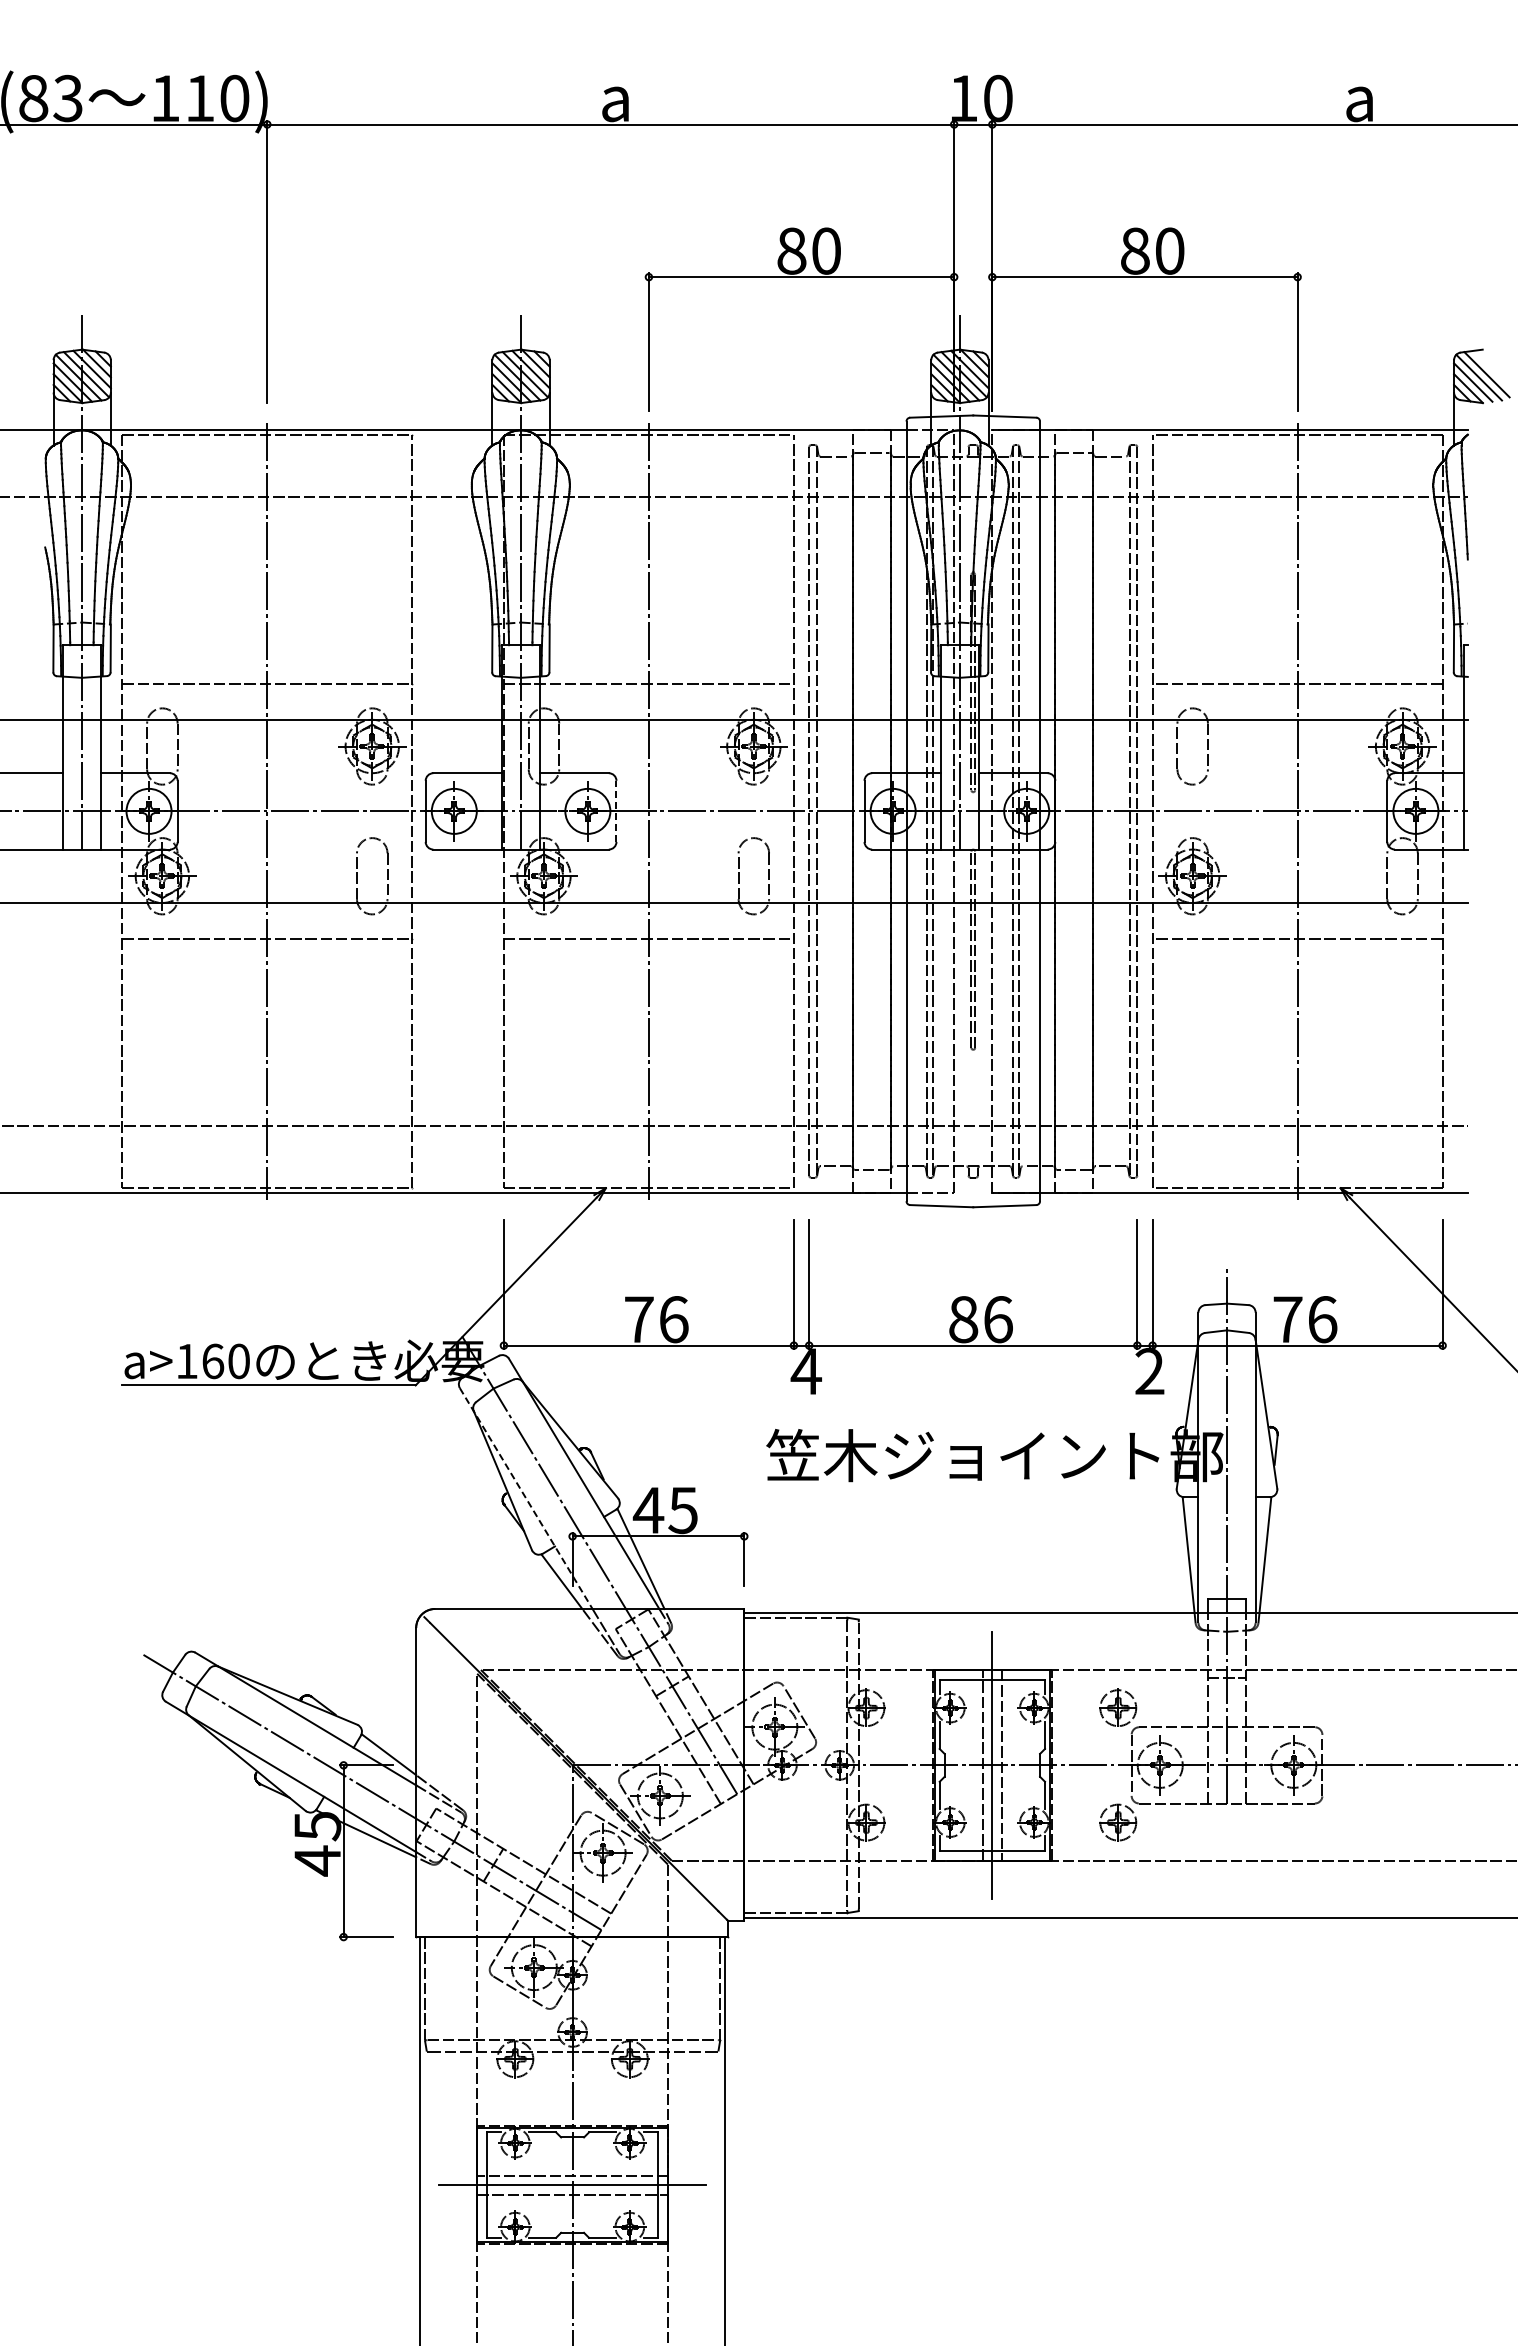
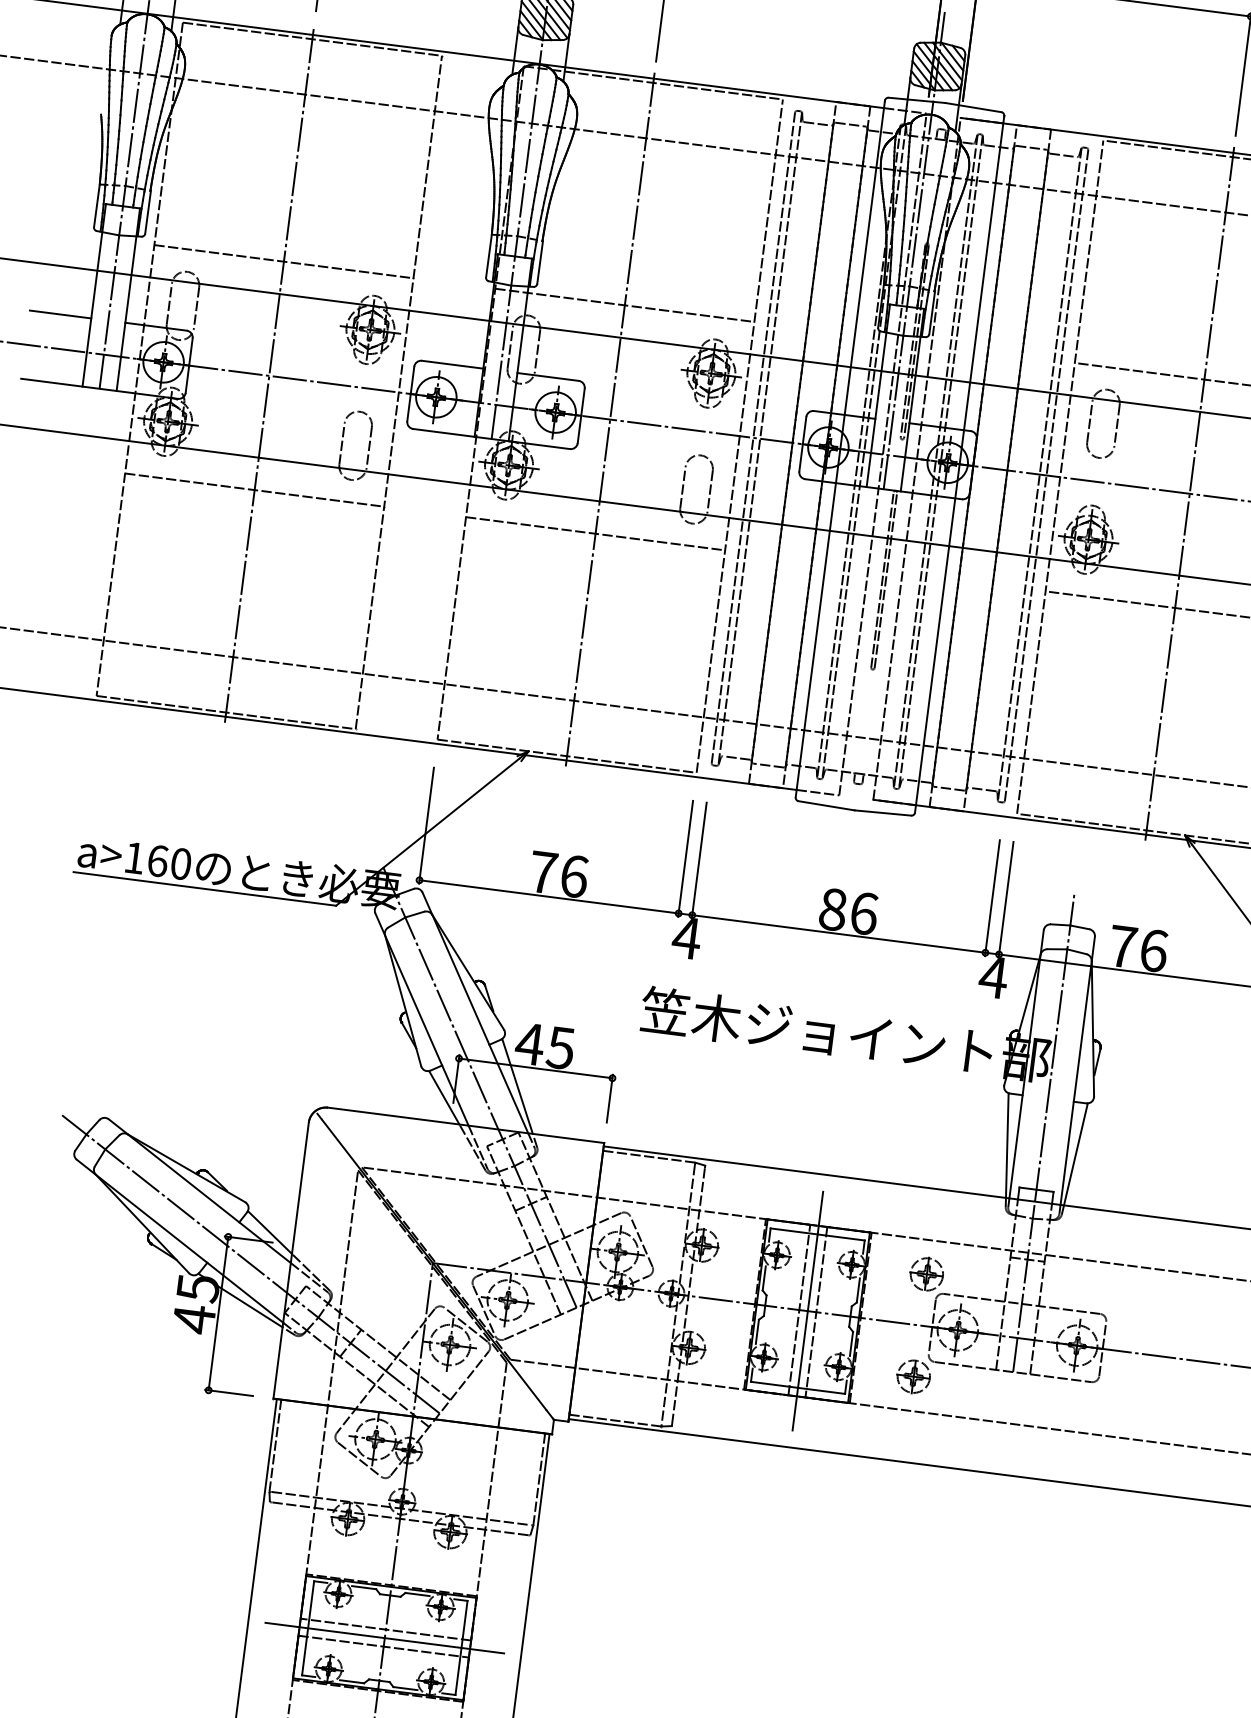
line: (616, 811) -> (581, 415), dashed -> solid
text: (1149, 1370) -> (993, 976), 2 -> 4
line: (526, 1498) -> (422, 1019), dashed -> solid

